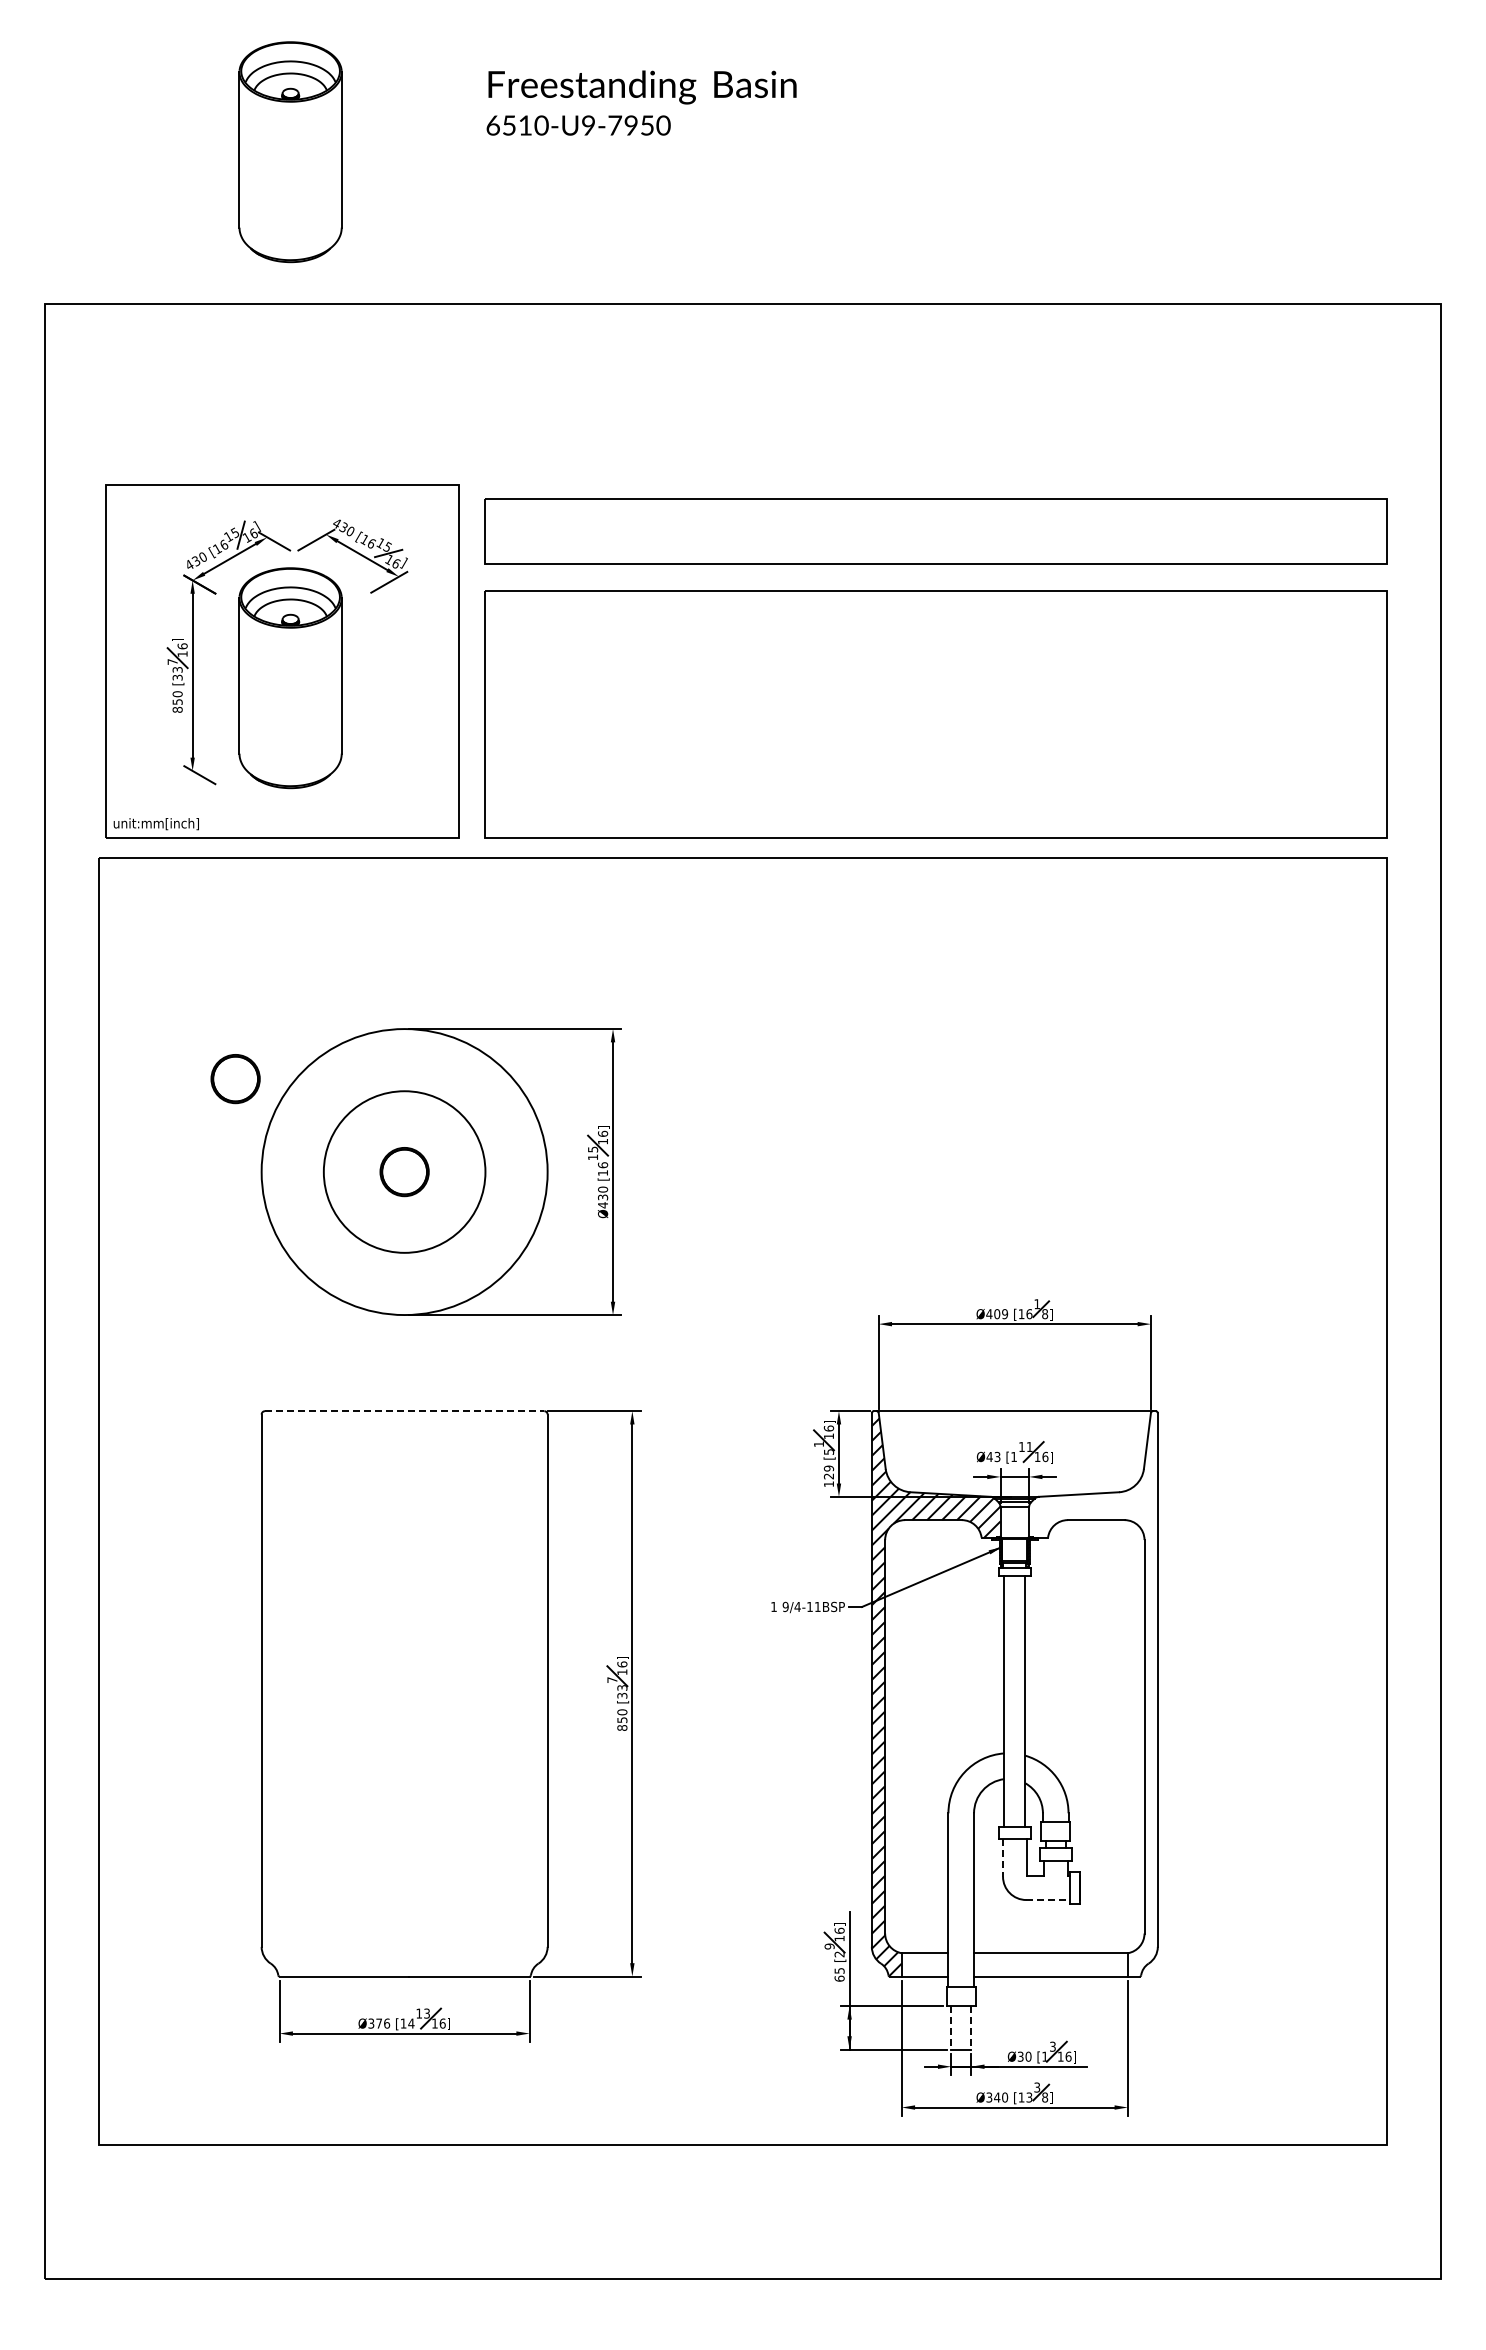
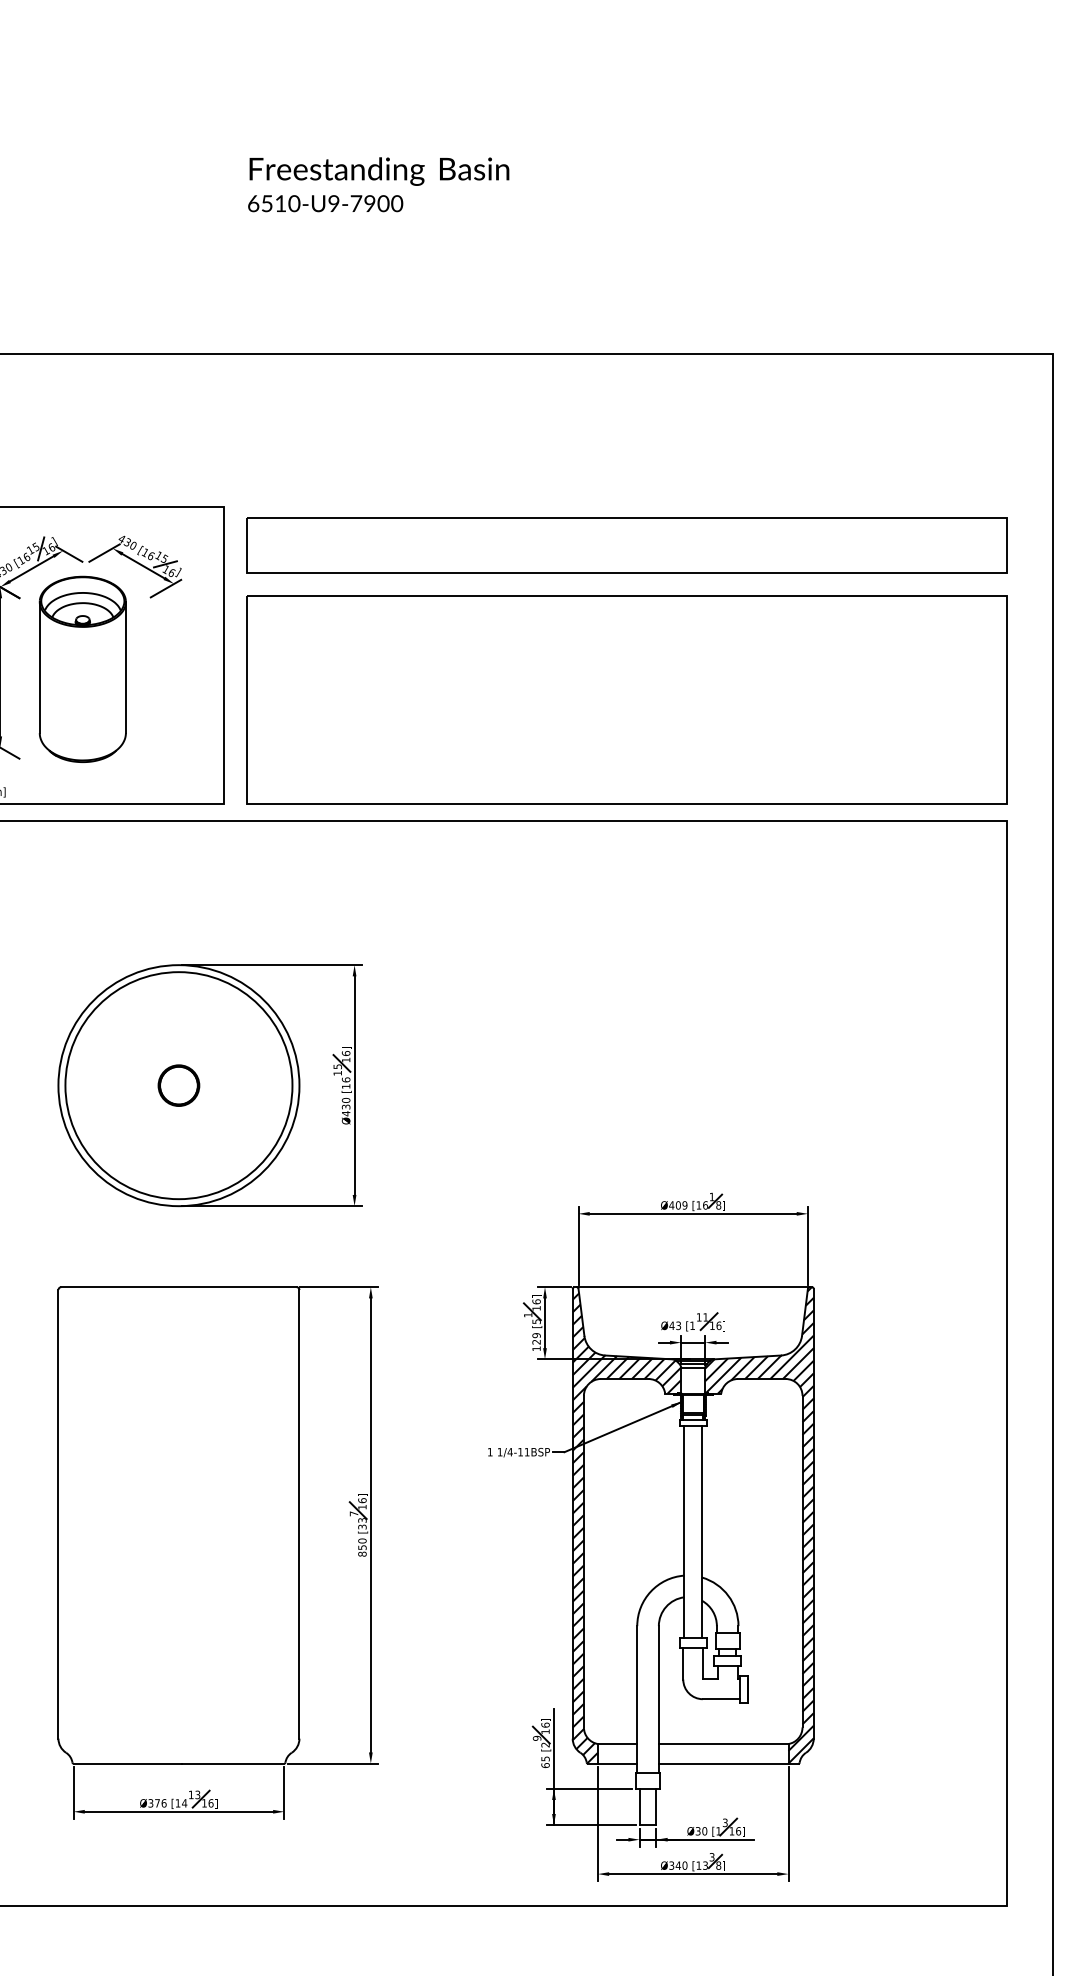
text: (647, 125) -> (383, 203), 6510-U9-7950 -> 6510-U9-7900
part: (290, 152) -> (82, 226), removed
part: (235, 1079) -> (36, 1007), removed
circle: (404, 1171) -> (178, 1085), size x1.67
line: (404, 1411) -> (178, 1287), dashed -> solid
text: (785, 1606) -> (499, 1451), 9/4-11BSP -> 1/4-11BSP
hatch: (1093, 1693) -> (759, 1525), added
line: (1003, 1858) -> (683, 1664), dashed -> solid
line: (1048, 1900) -> (721, 1699), dashed -> solid
line: (951, 2027) -> (639, 1806), dashed -> solid
line: (971, 2027) -> (656, 1806), dashed -> solid

